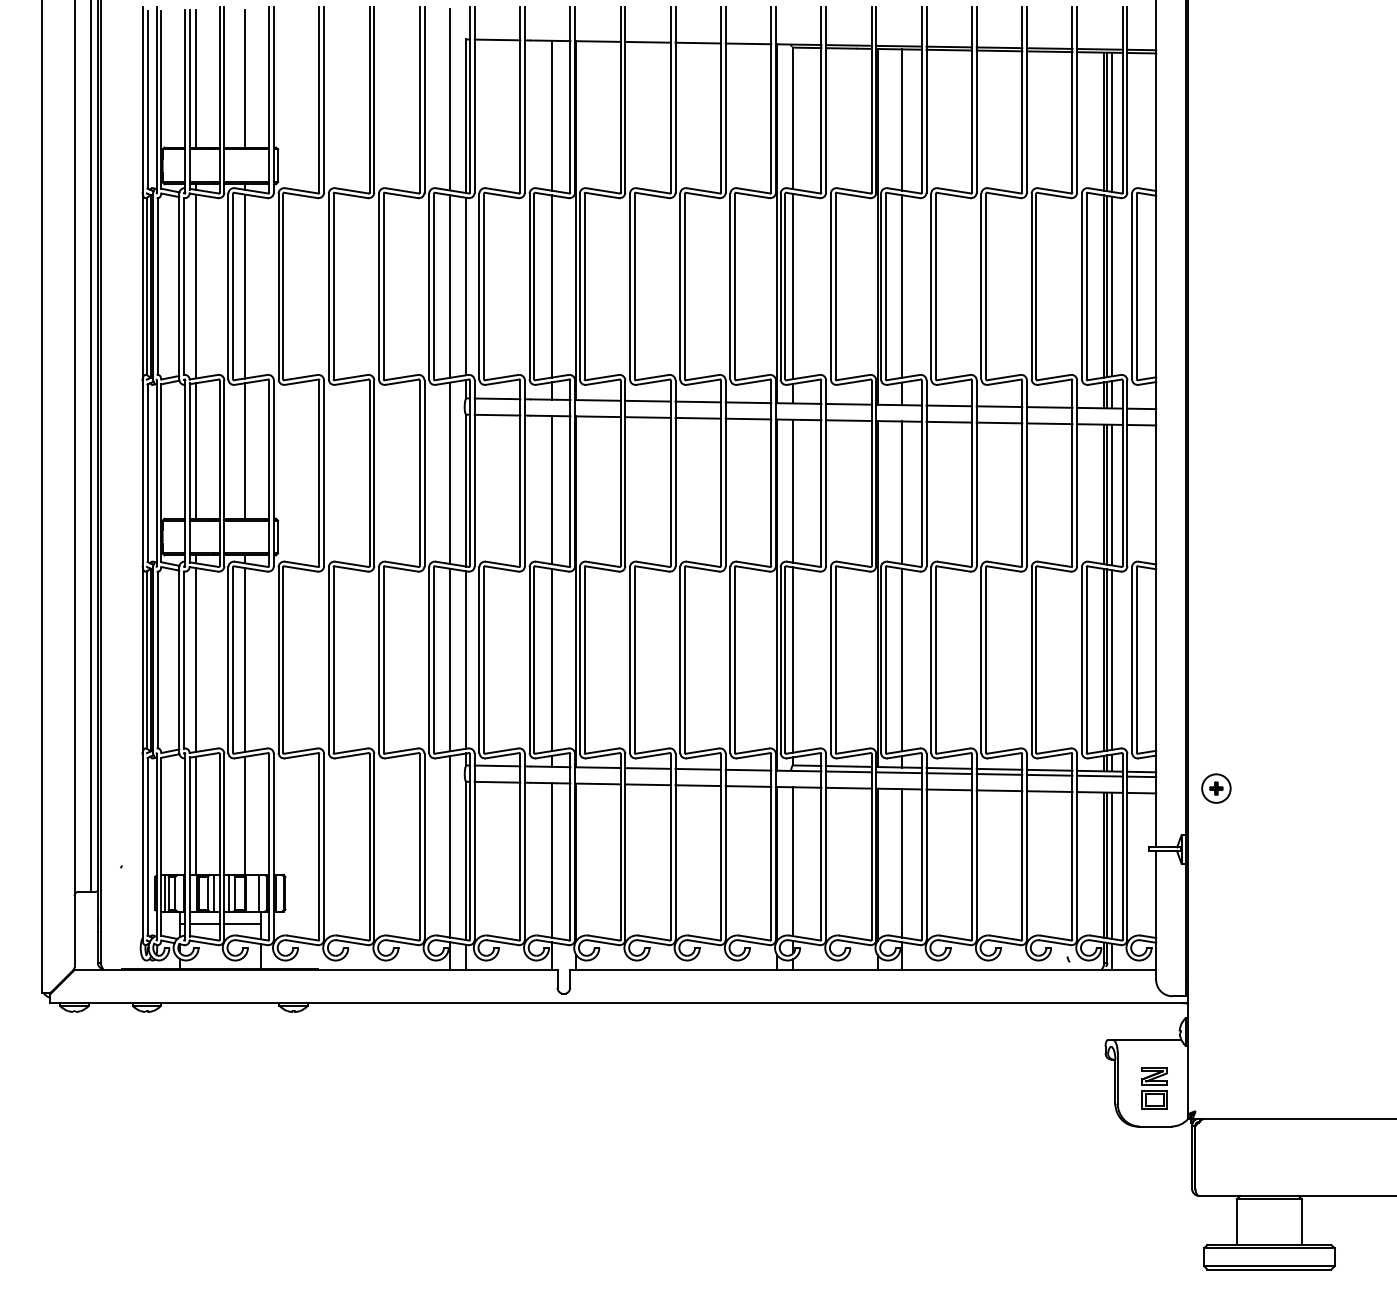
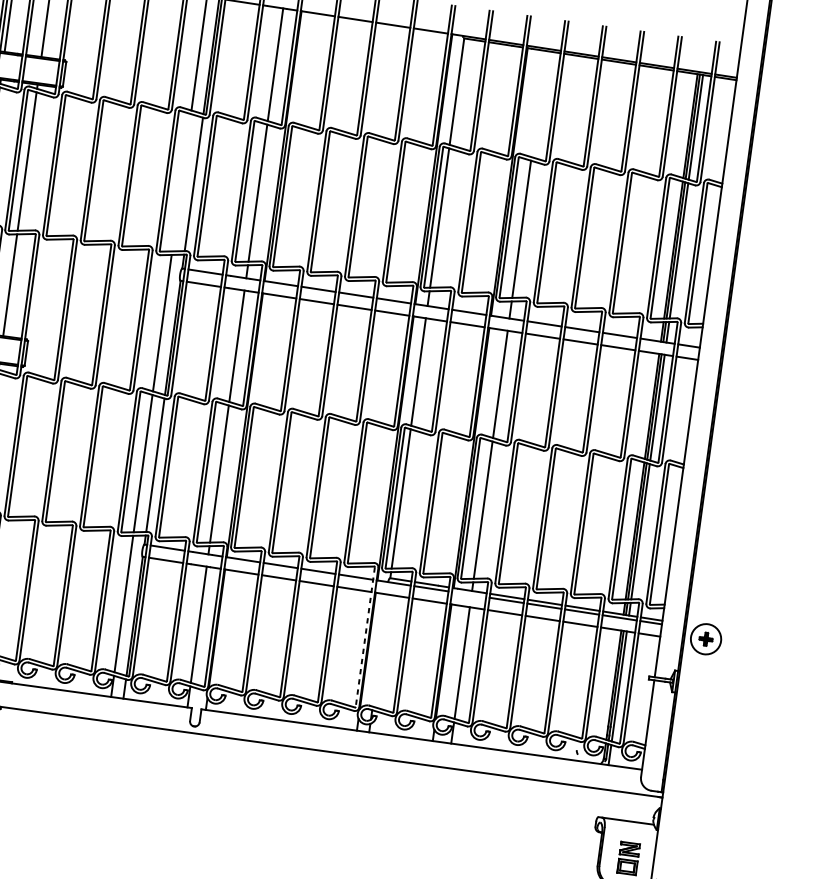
line: (902, 119) -> (538, 103), removed
line: (450, 286) -> (181, 182), removed
line: (898, 772) -> (468, 594), removed
part: (1216, 788) -> (706, 639), size x1.4
line: (771, 846) -> (365, 636), solid -> dashed
line: (793, 861) -> (380, 650), removed

